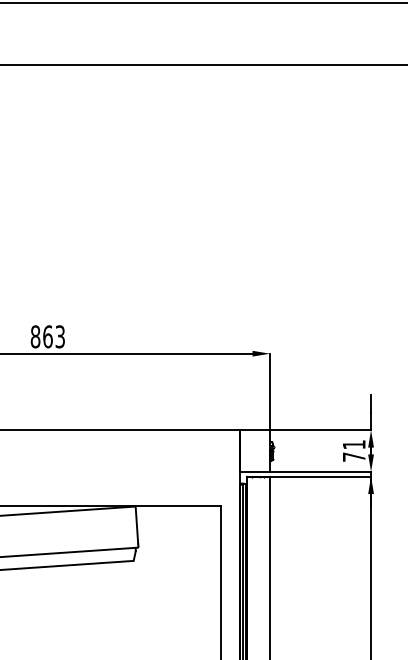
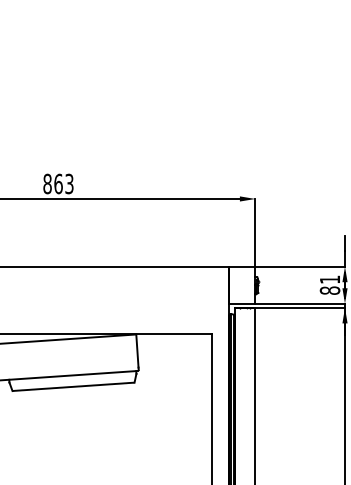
text: (353, 456) -> (329, 290), 71 -> 81

